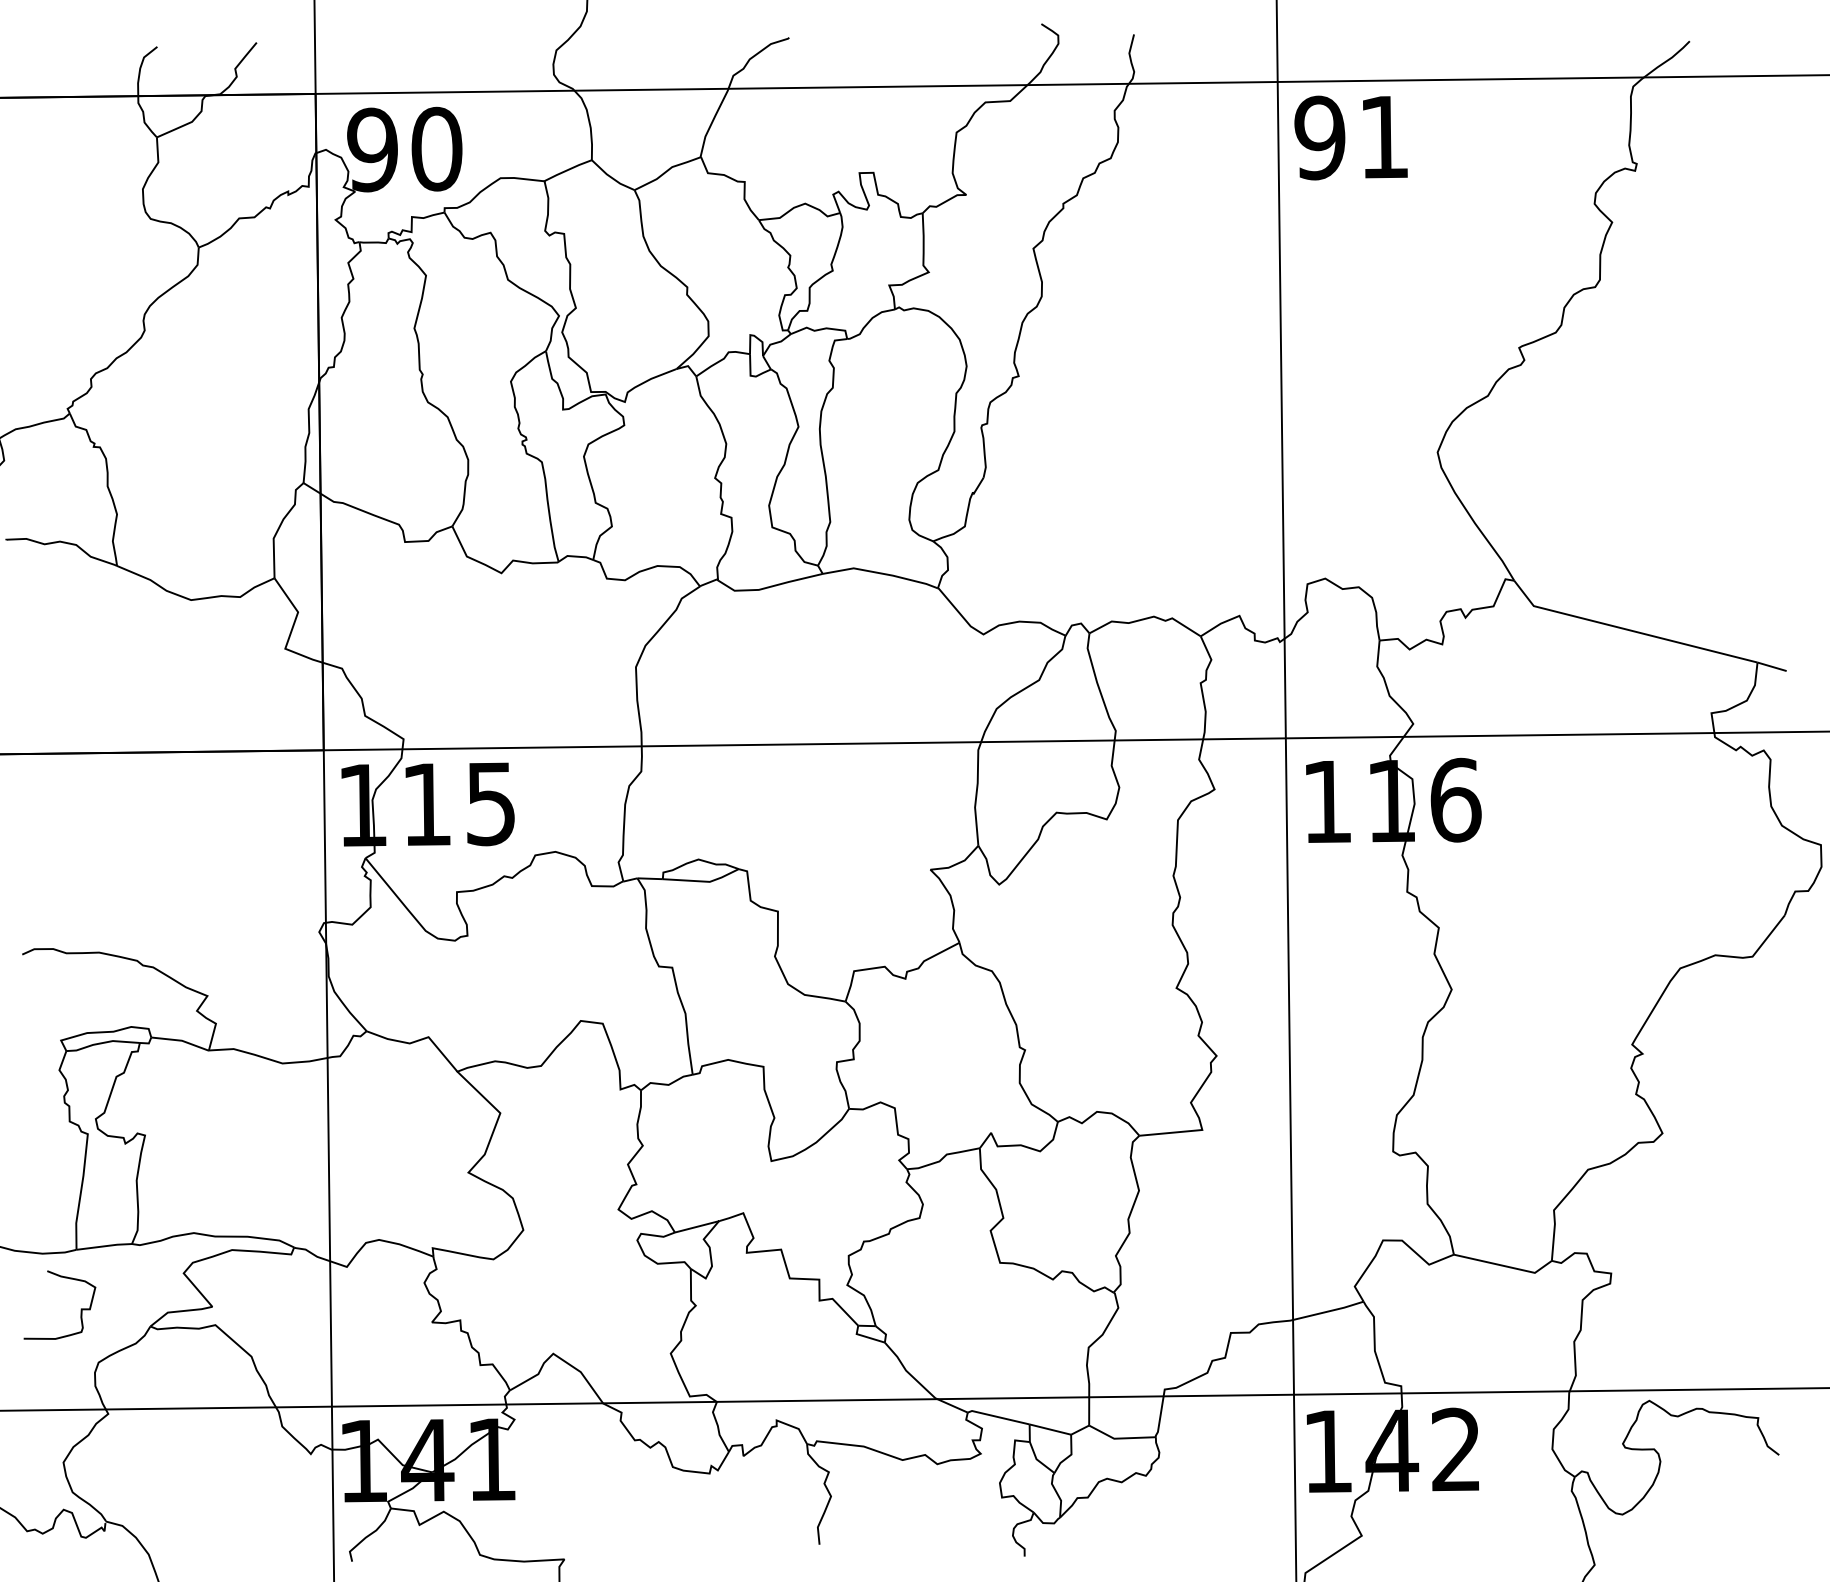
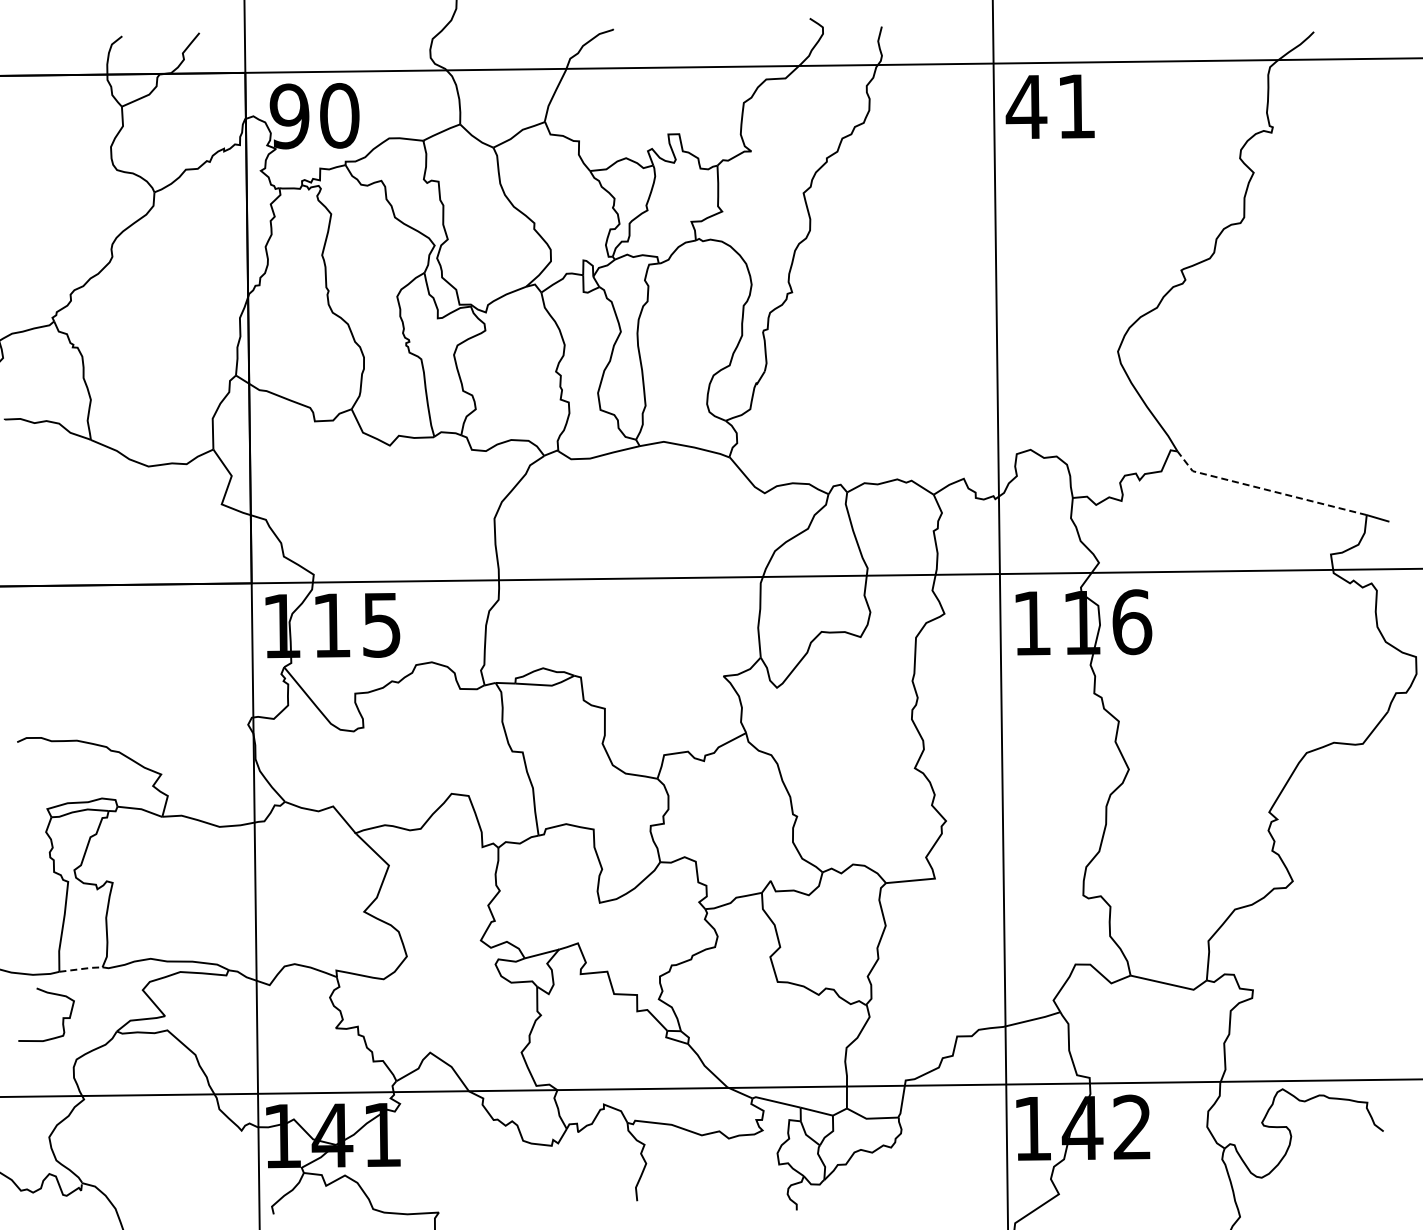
text: (1320, 138) -> (1026, 107), 91 -> 41
line: (1629, 629) -> (1267, 489), solid -> dashed
line: (106, 1245) -> (82, 968), solid -> dashed

